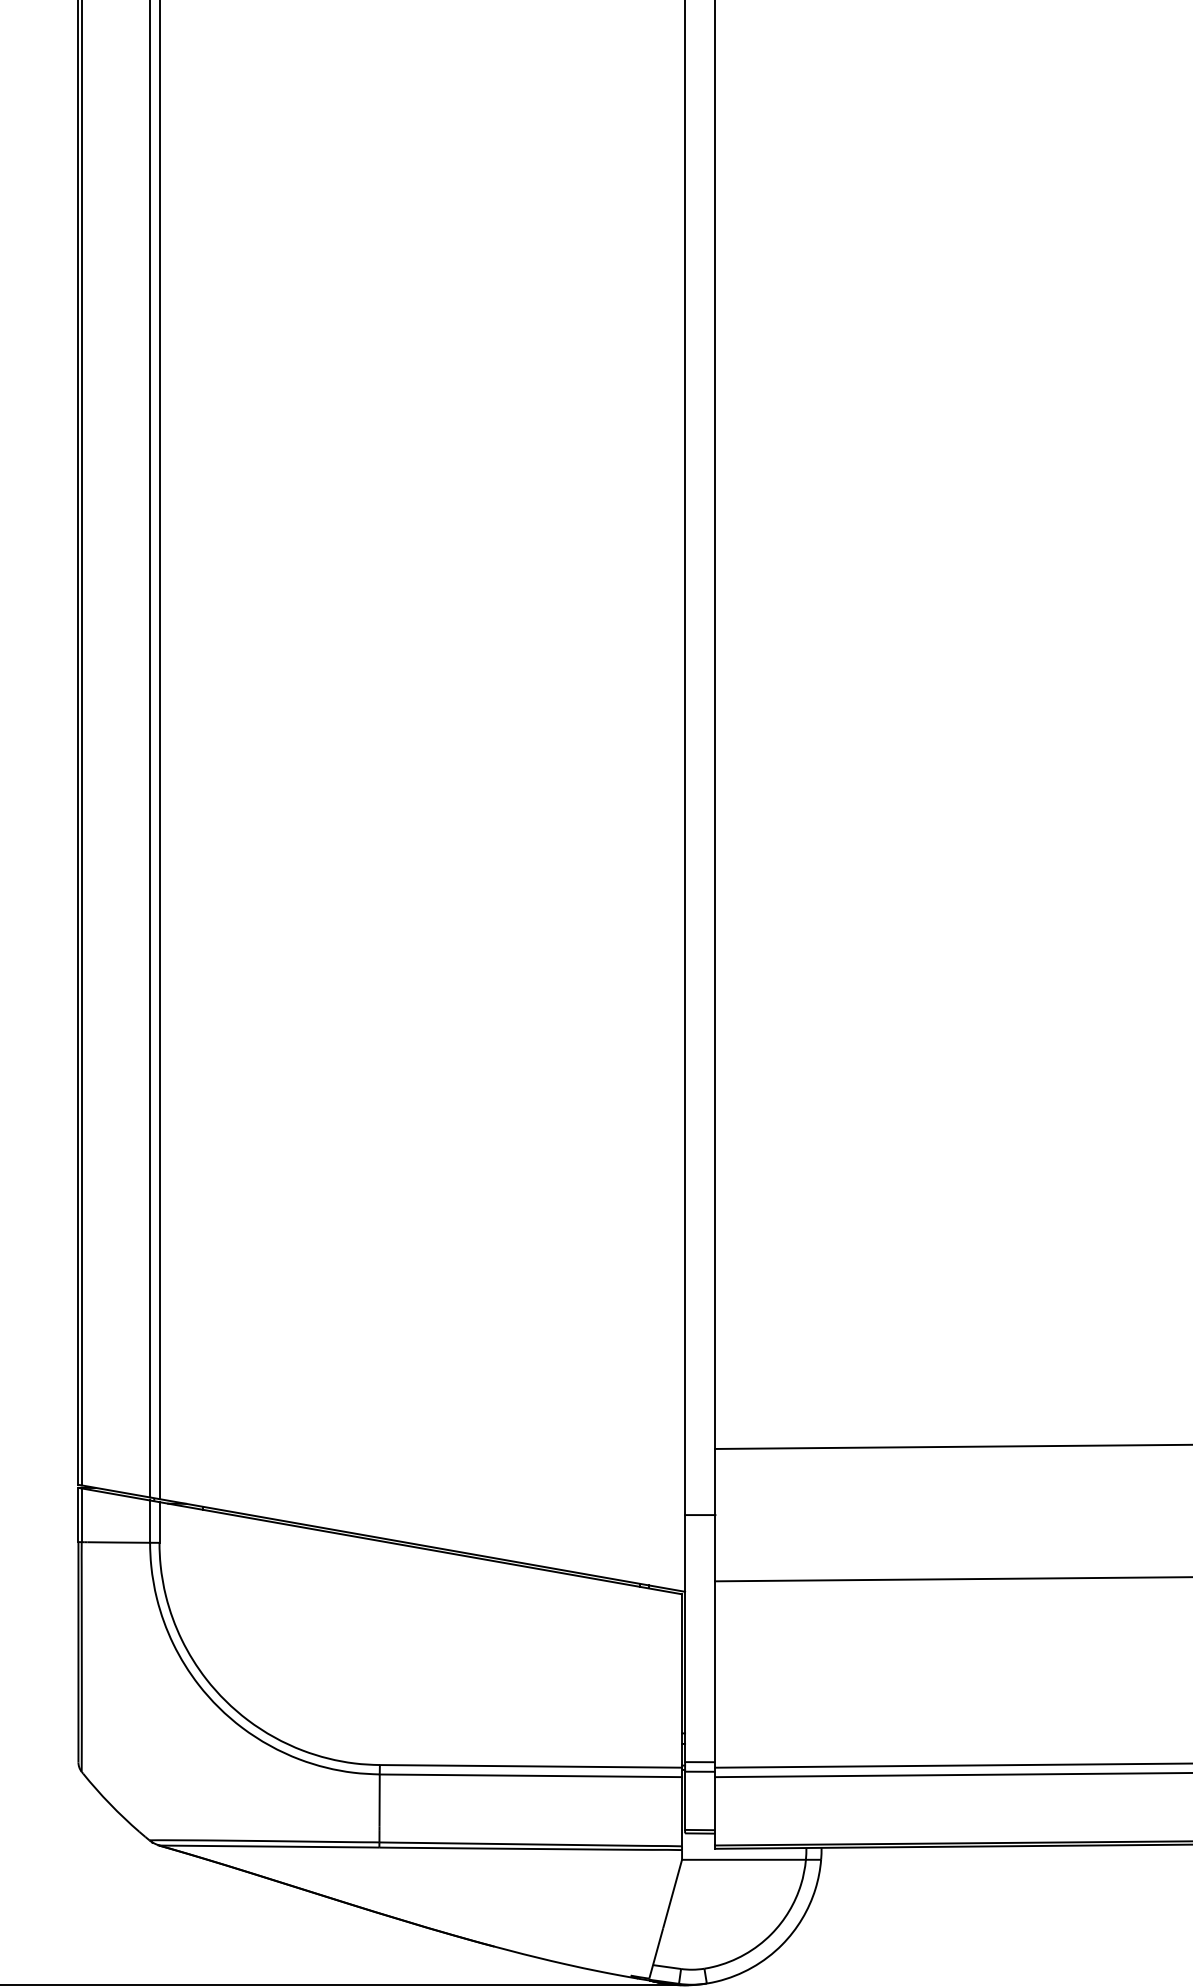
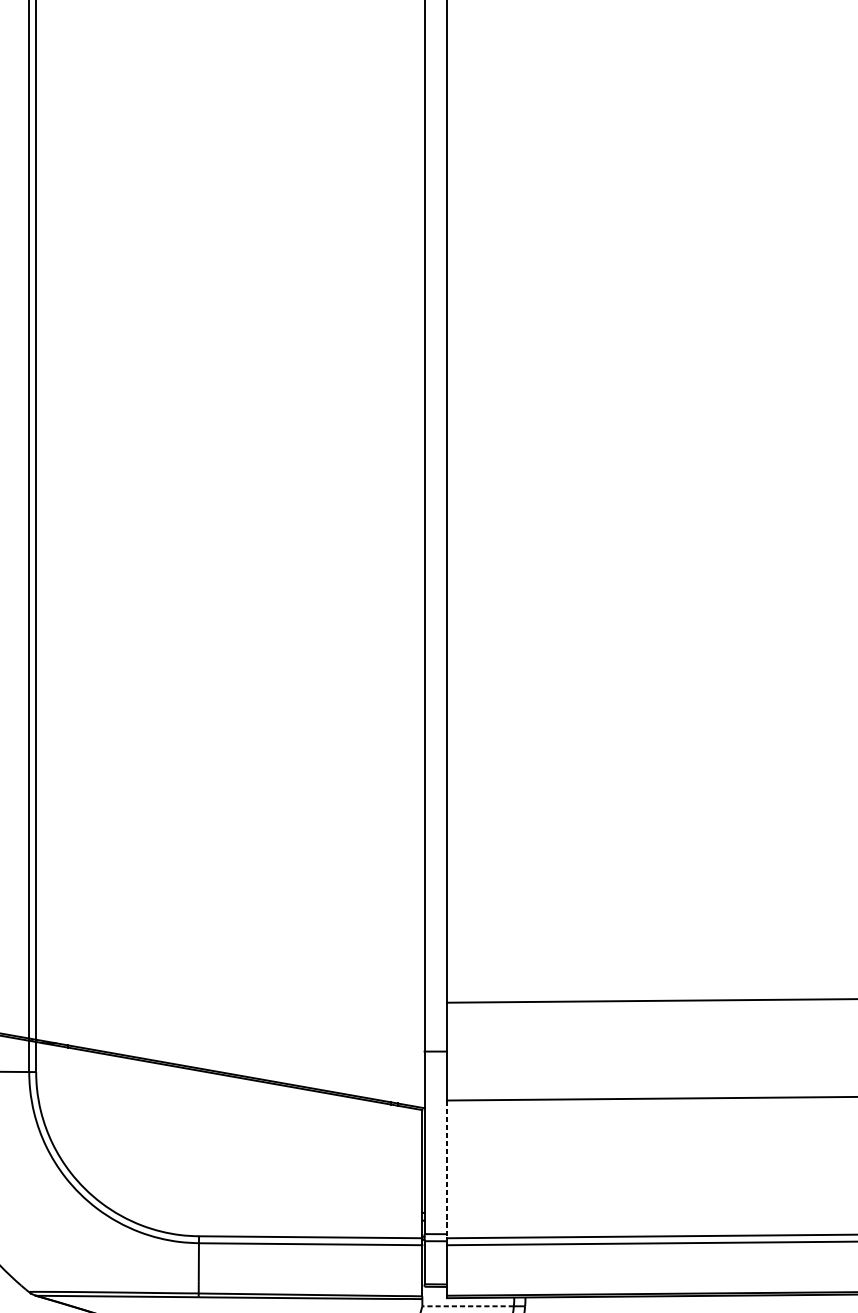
line: (715, 1675) -> (447, 1170), solid -> dashed
line: (743, 1859) -> (467, 1306), solid -> dashed

